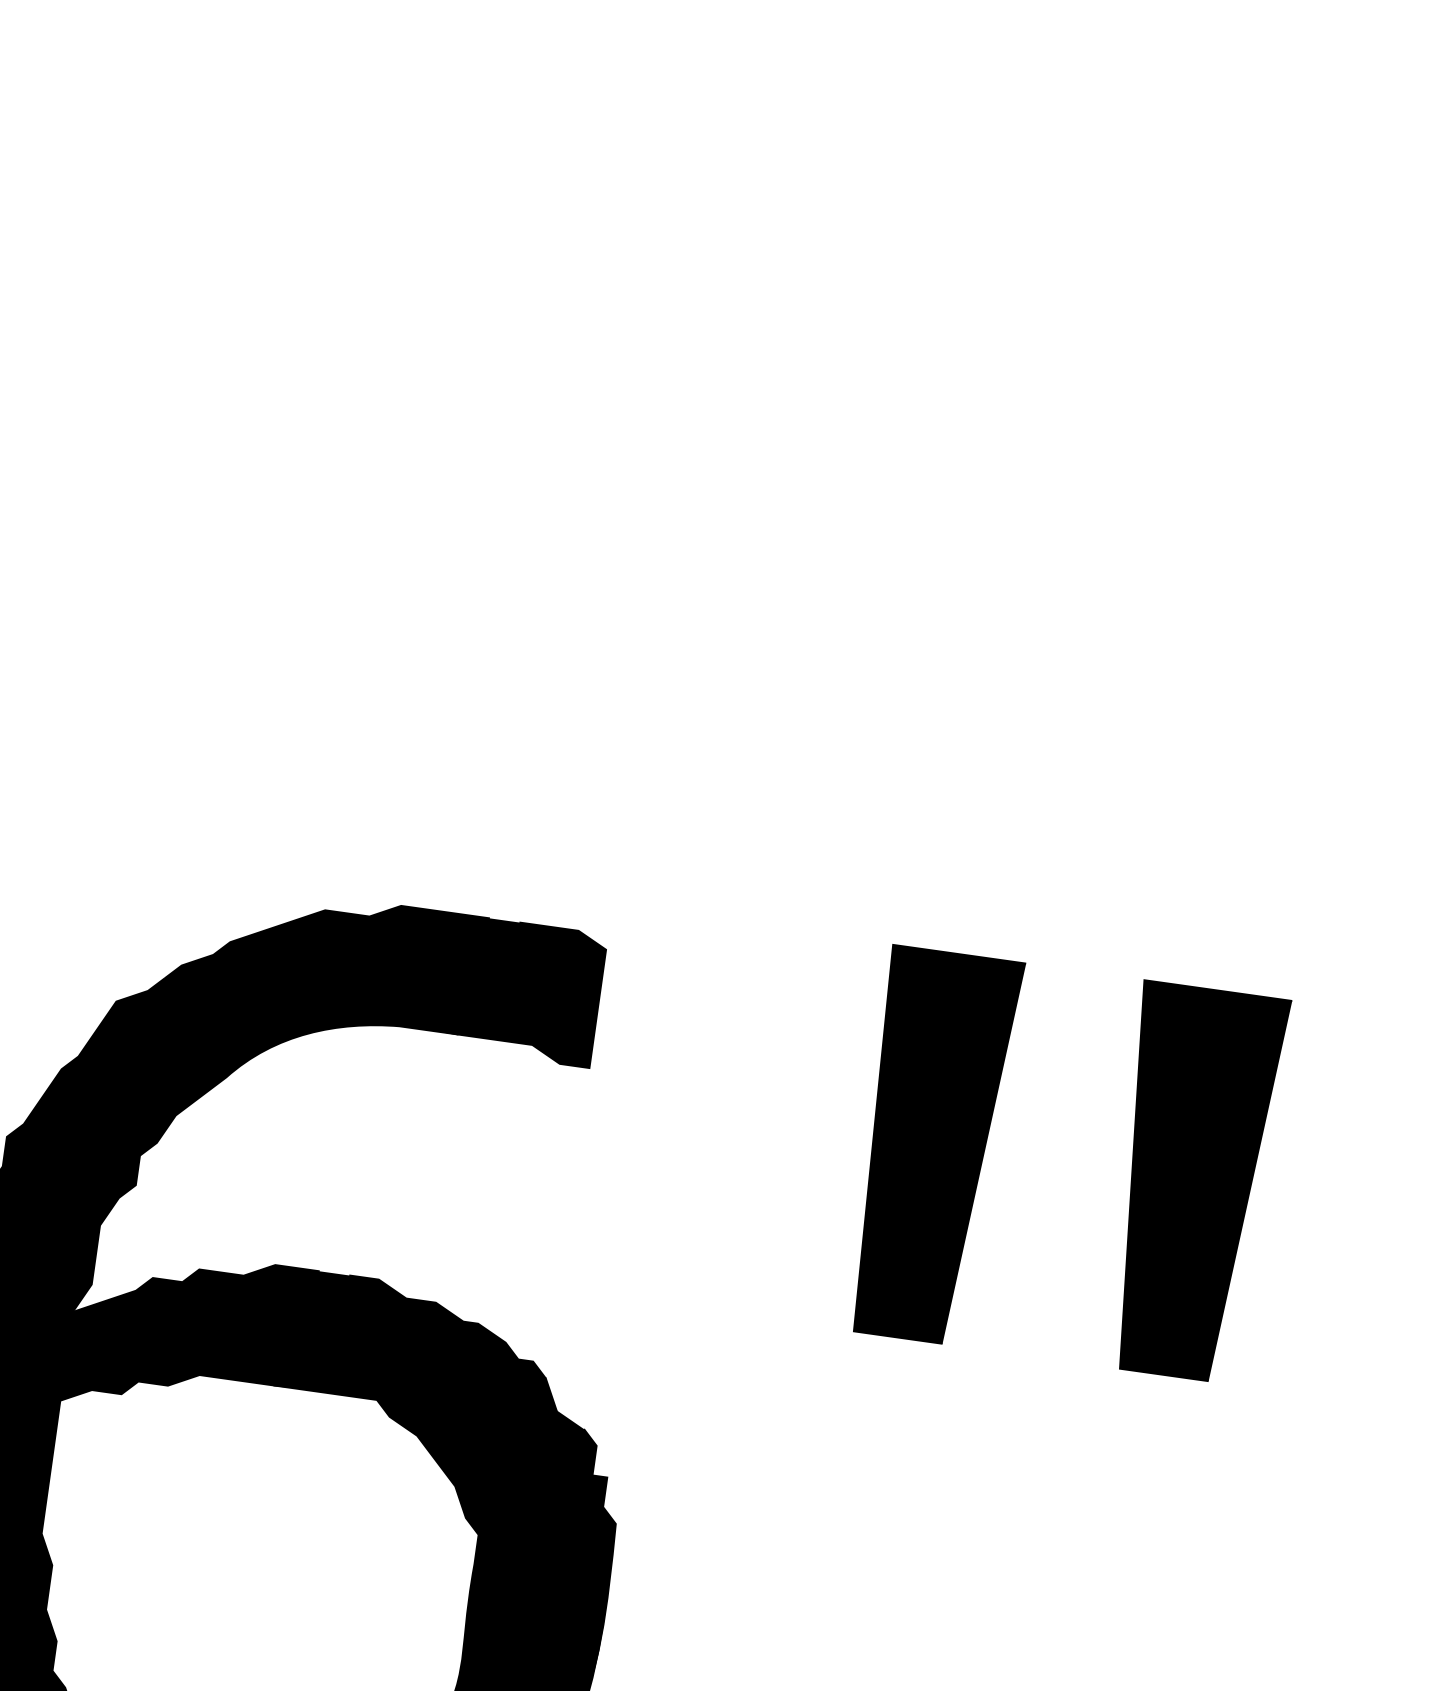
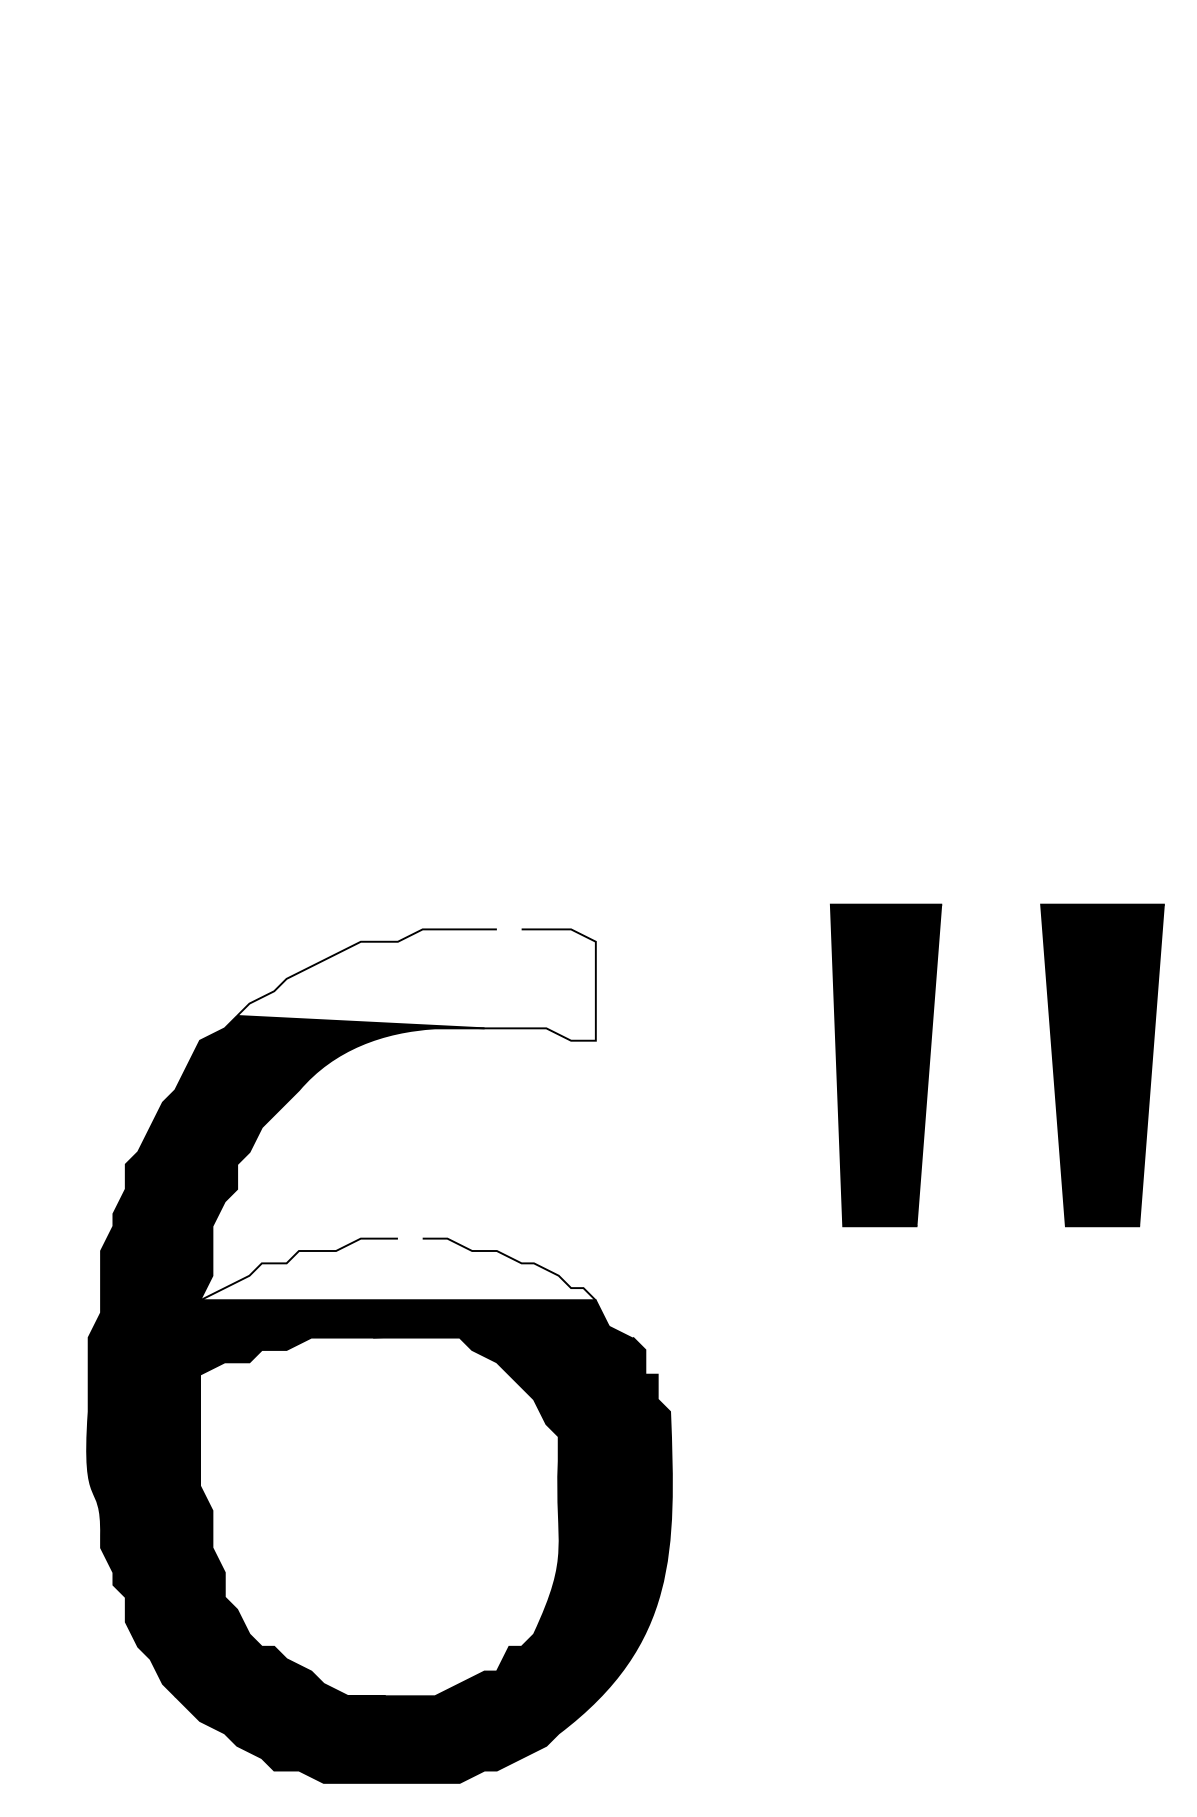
fill: (384, 970) -> (416, 984), removed
fill: (313, 1308) -> (397, 1269), removed

